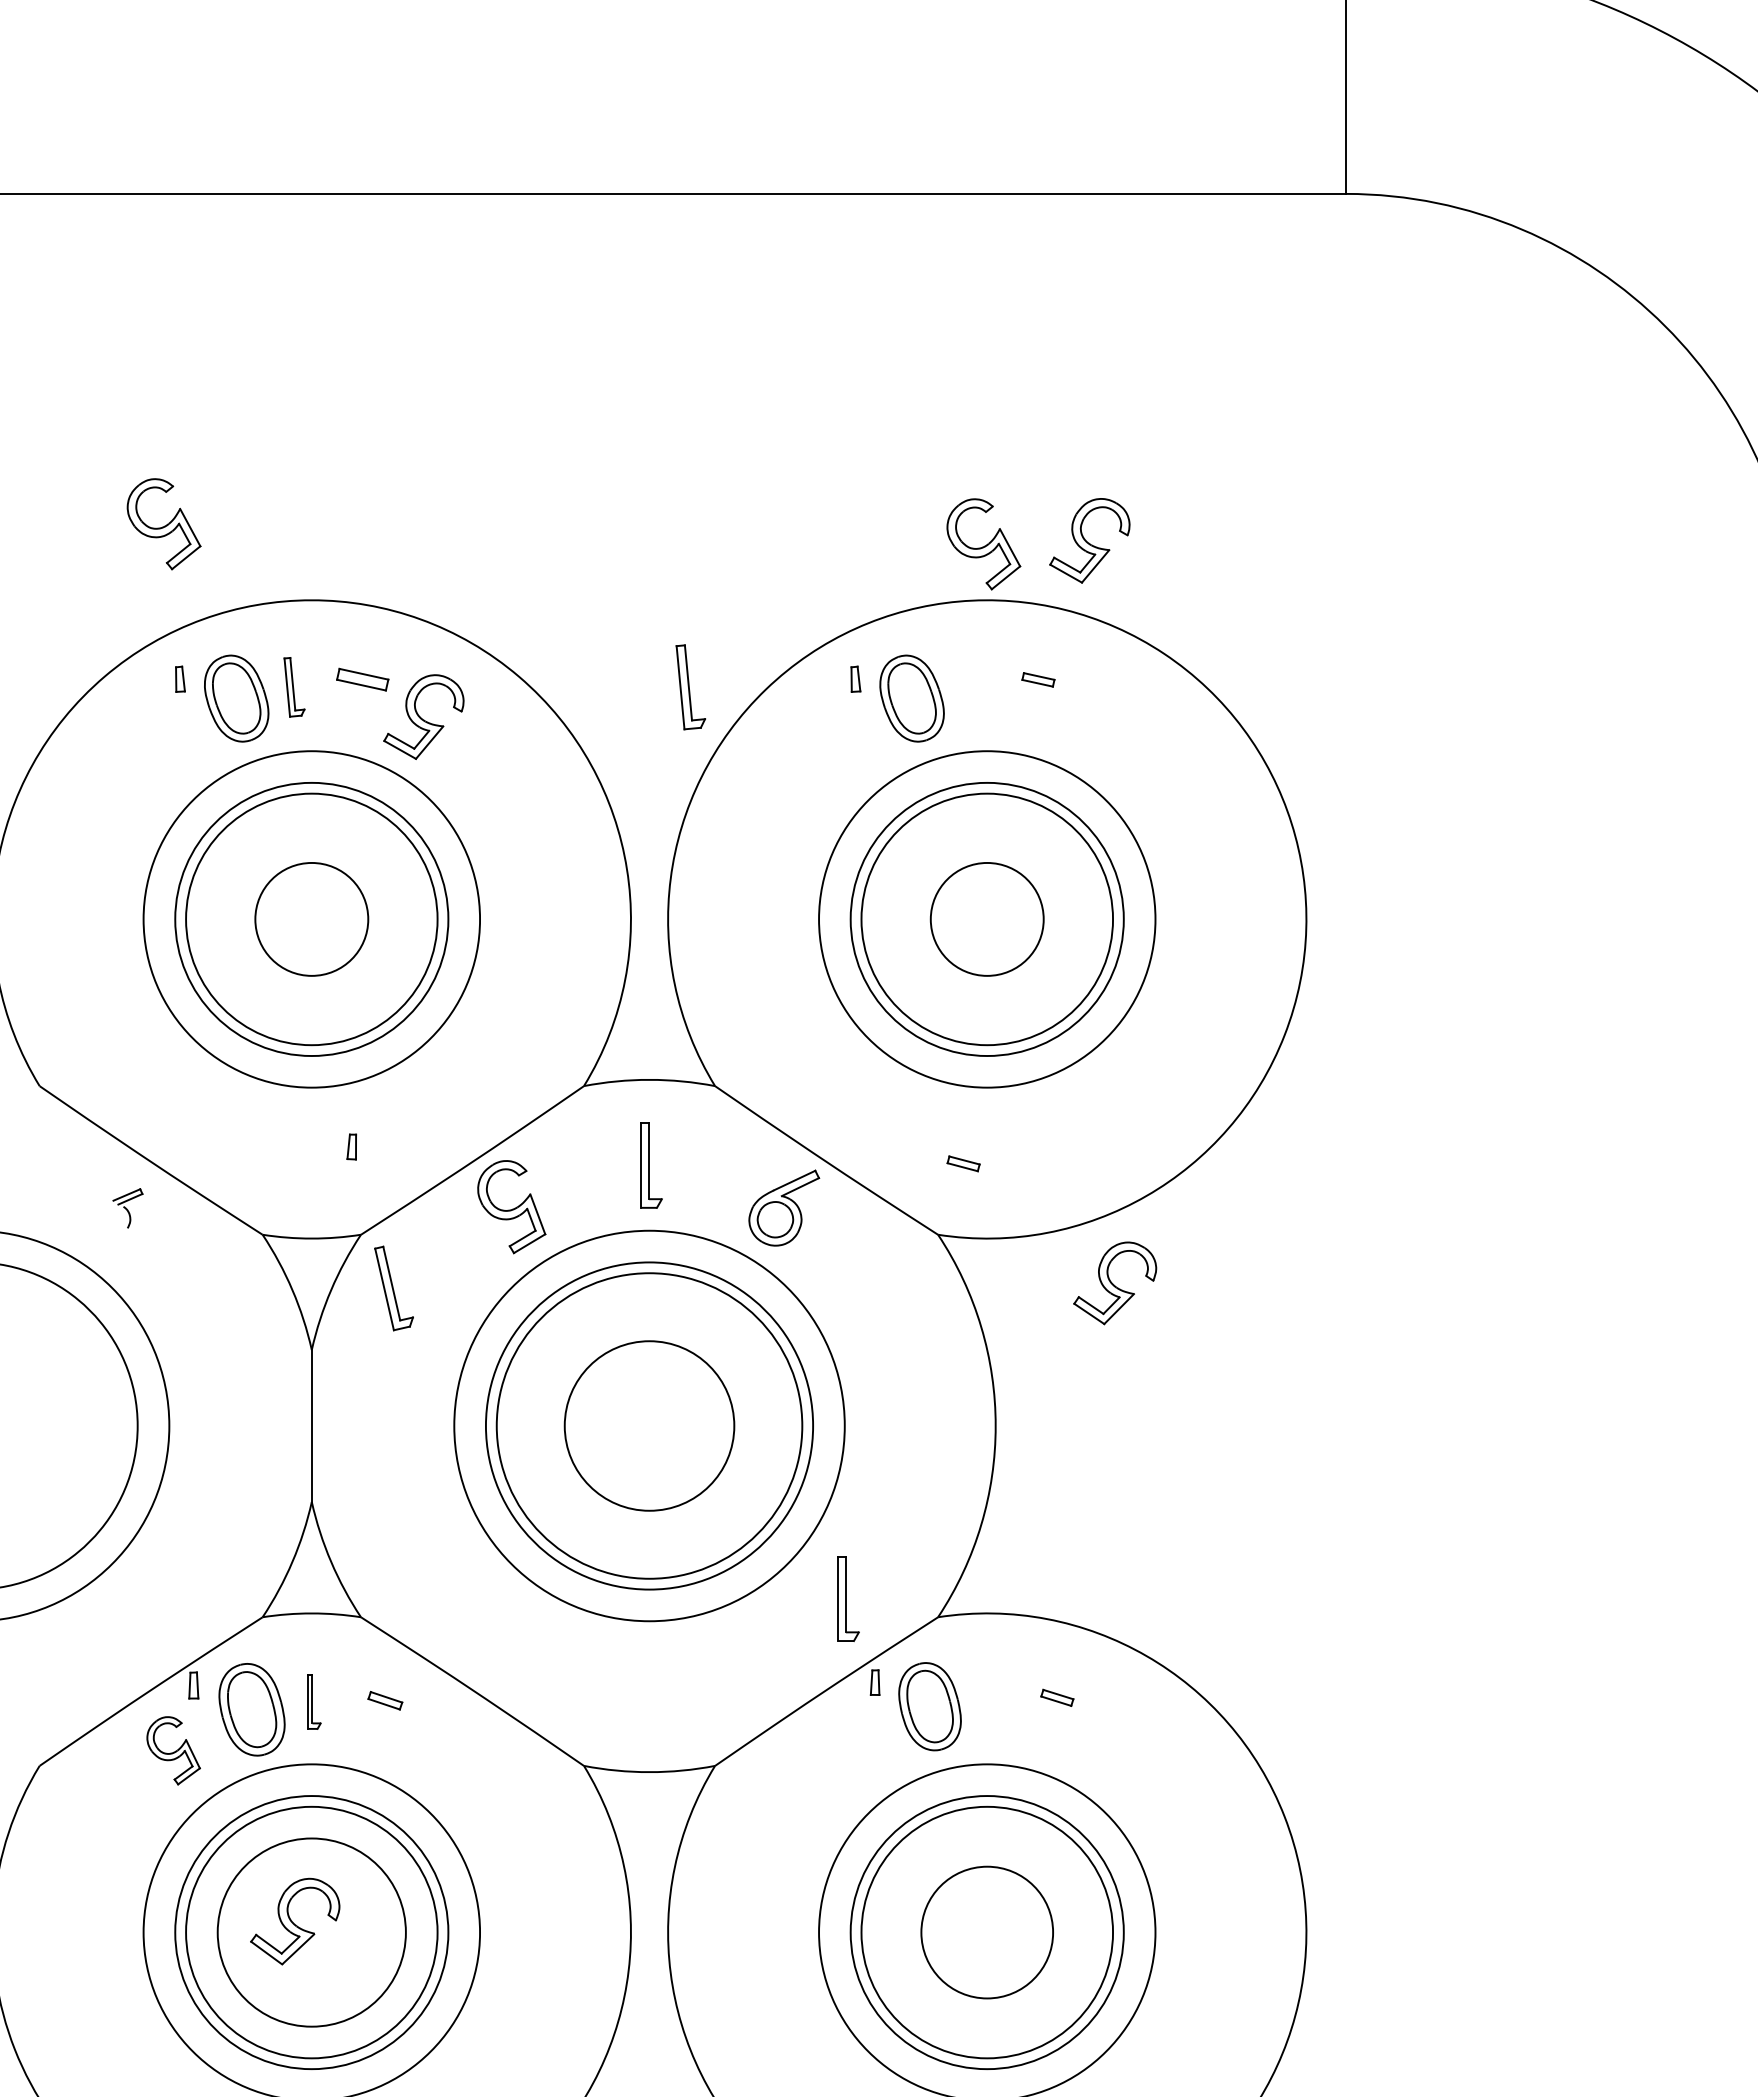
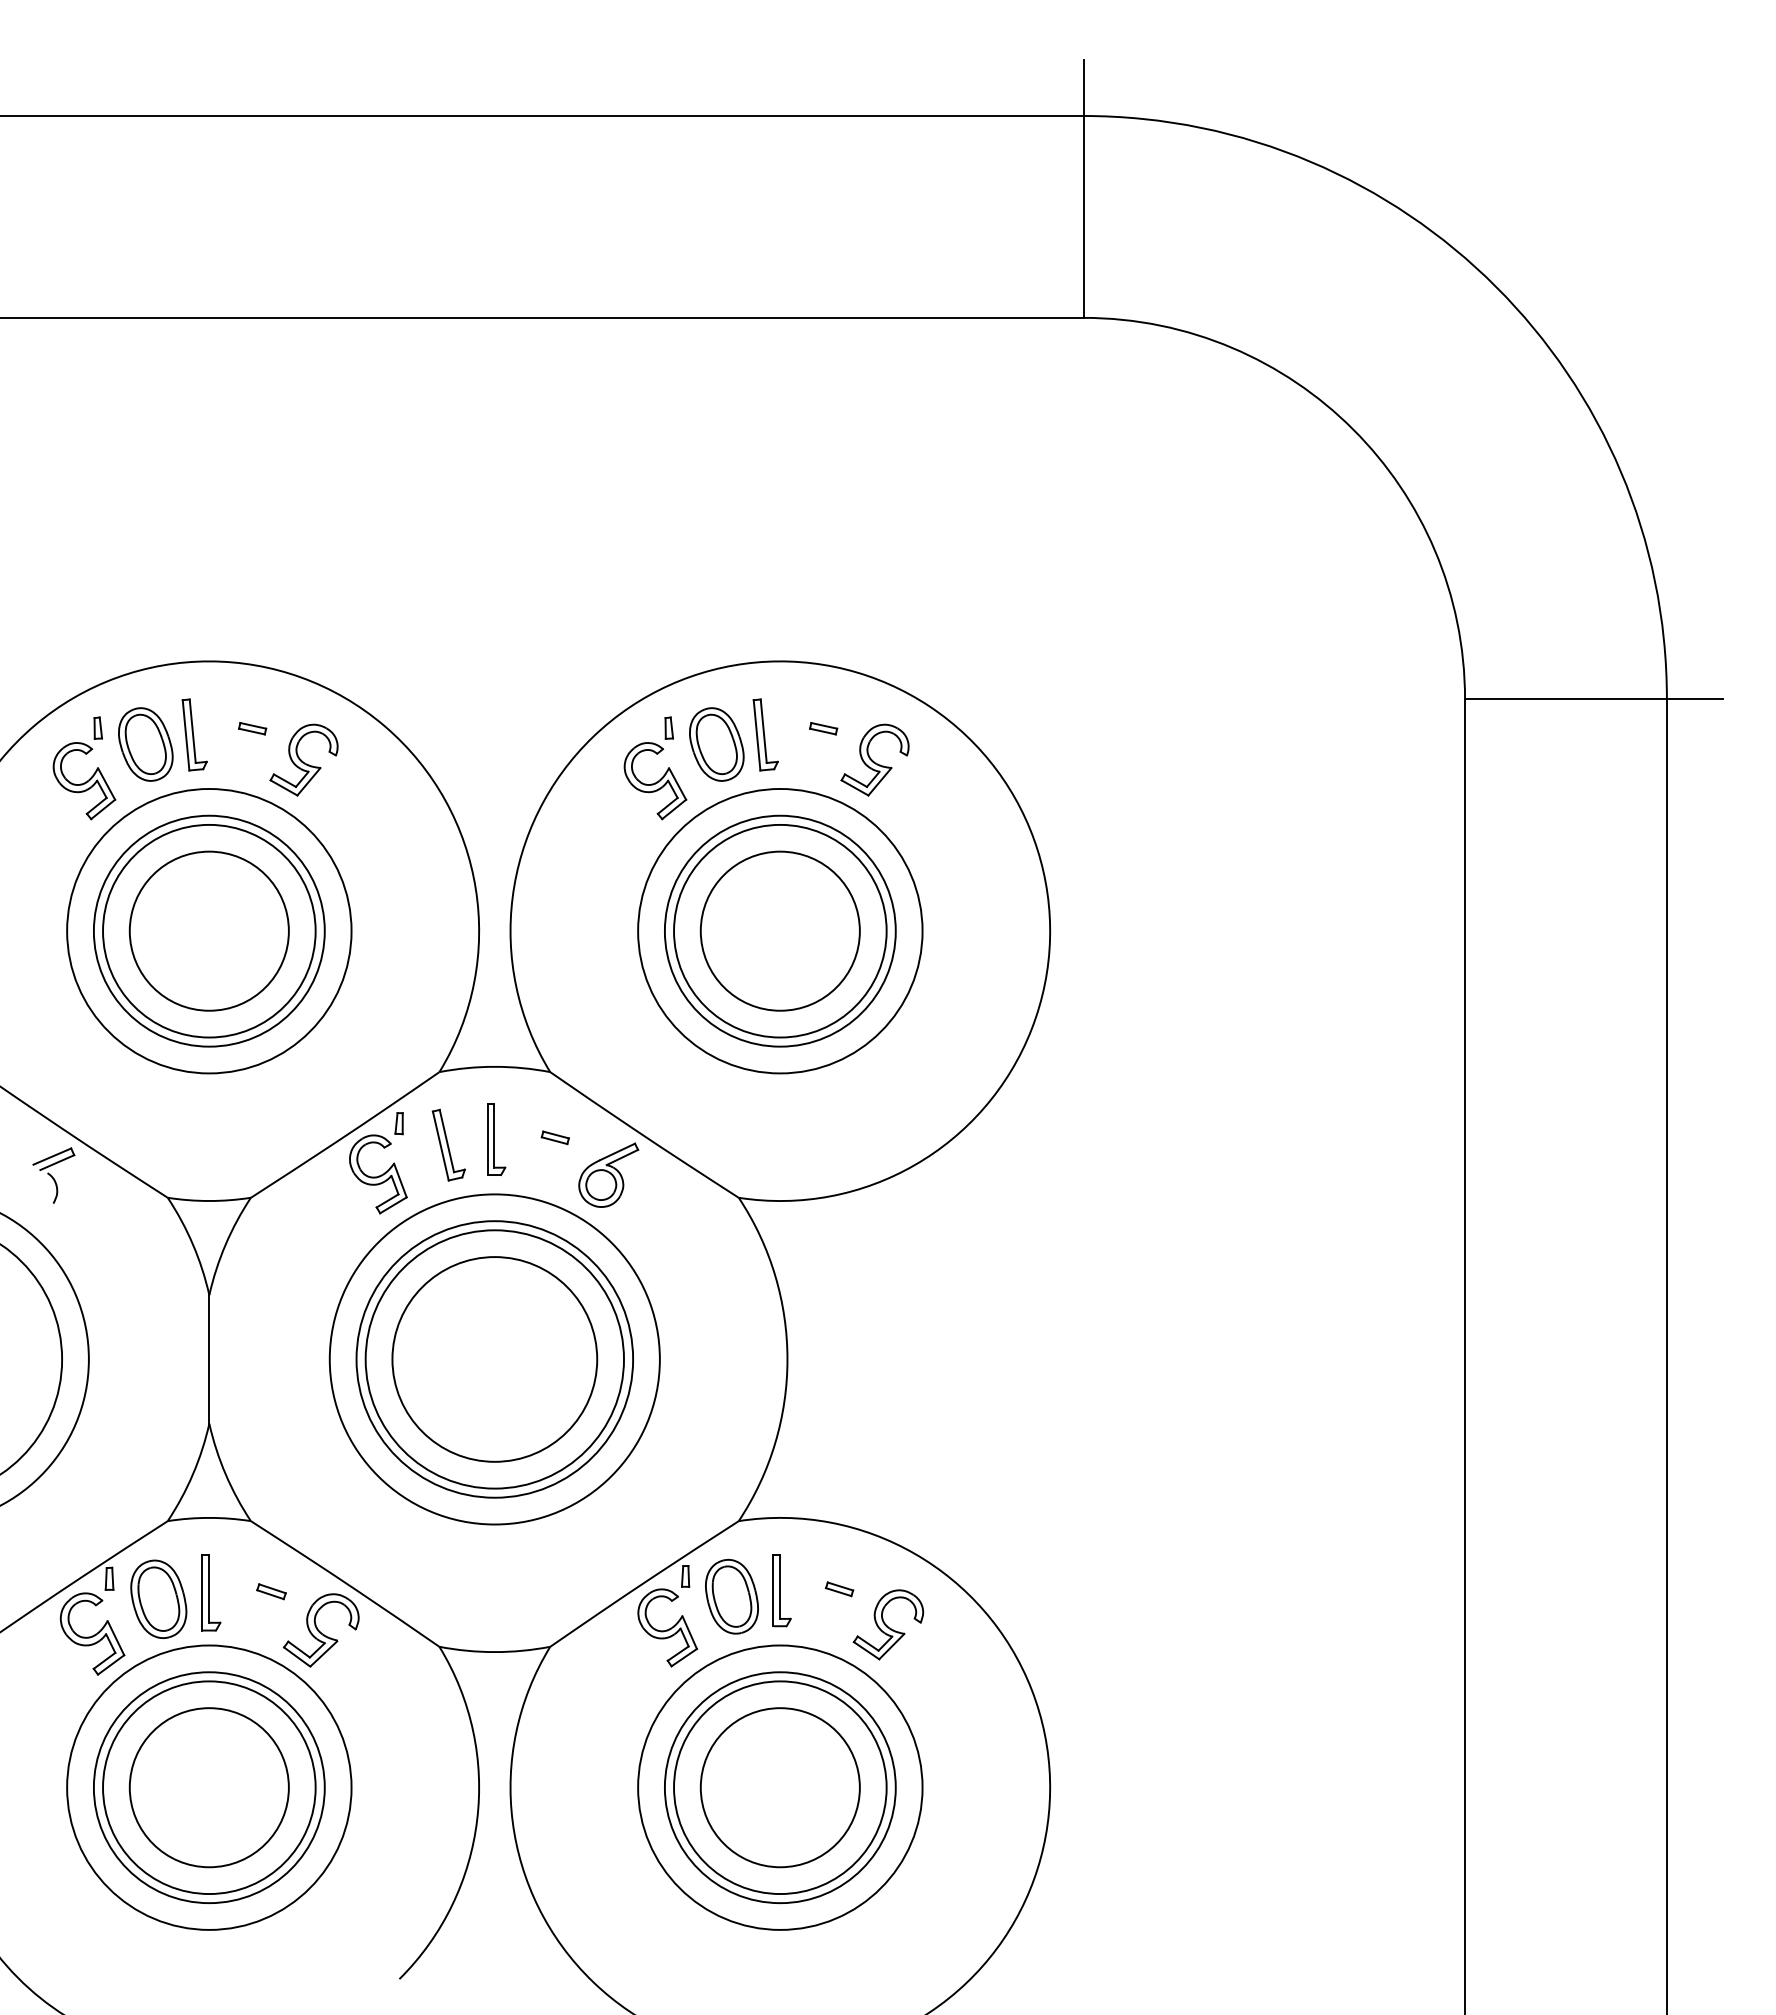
part: (164, 524) -> (84, 781), moved
part: (1089, 540) -> (874, 759), moved
part: (983, 544) -> (655, 781), moved
part: (362, 679) -> (252, 728), size x0.62
part: (294, 686) -> (194, 734), size x1.43
part: (690, 686) -> (765, 734), moved
circle: (310, 918) -> (208, 930), size x1.67
circle: (986, 918) -> (779, 930), size x1.67
part: (351, 1146) -> (398, 1123), moved
part: (962, 1163) -> (554, 1137), moved
part: (127, 1208) -> (53, 1175), size x1.67
part: (1115, 1282) -> (888, 1624), moved
part: (393, 1287) -> (448, 1144), moved
circle: (649, 1426) -> (494, 1359), size x1.43
part: (847, 1598) -> (781, 1590), moved
part: (314, 1701) -> (211, 1592), size x1.67
part: (853, 1743) -> (667, 1627), added
part: (173, 1750) -> (92, 1633), size x1.43
part: (295, 1921) -> (321, 1630), moved
circle: (986, 1932) -> (779, 1787), size x1.43

